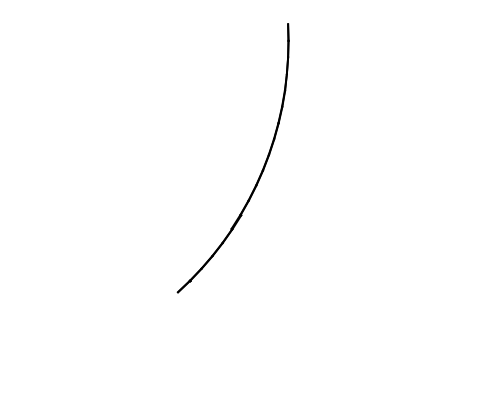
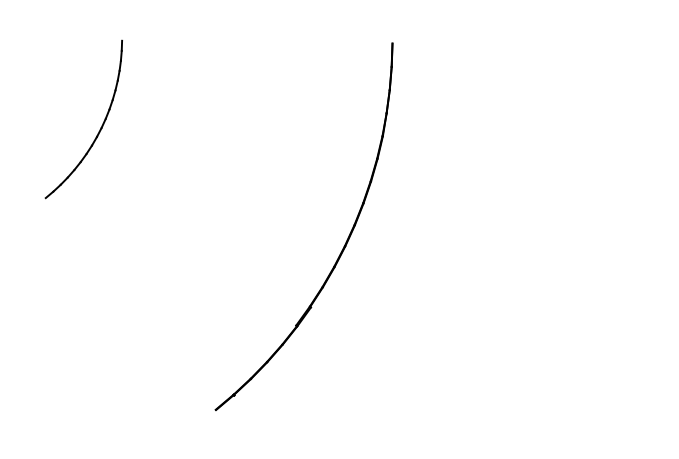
part: (83, 96) -> (99, 127), added

